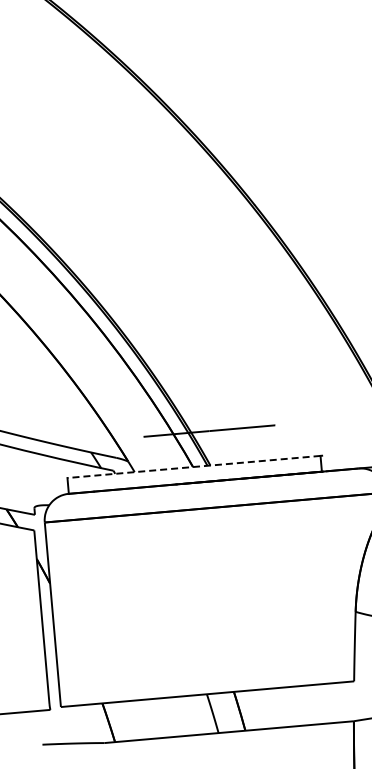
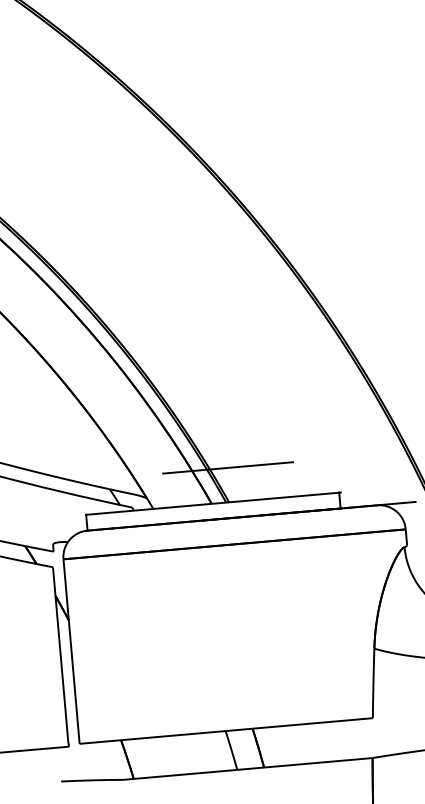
line: (193, 466) -> (212, 503), dashed -> solid

